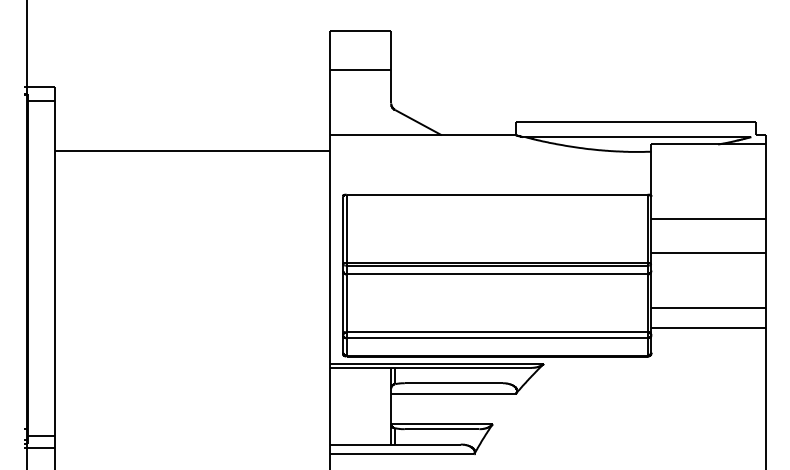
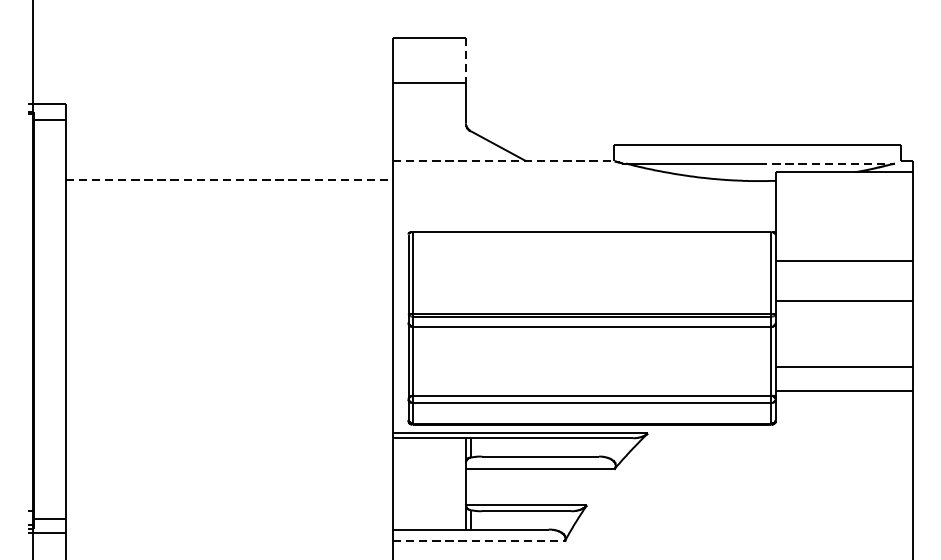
line: (391, 50) -> (466, 60), solid -> dashed
line: (423, 135) -> (504, 161), solid -> dashed
line: (694, 137) -> (827, 163), solid -> dashed
line: (192, 150) -> (229, 179), solid -> dashed
line: (402, 454) -> (479, 541), solid -> dashed

